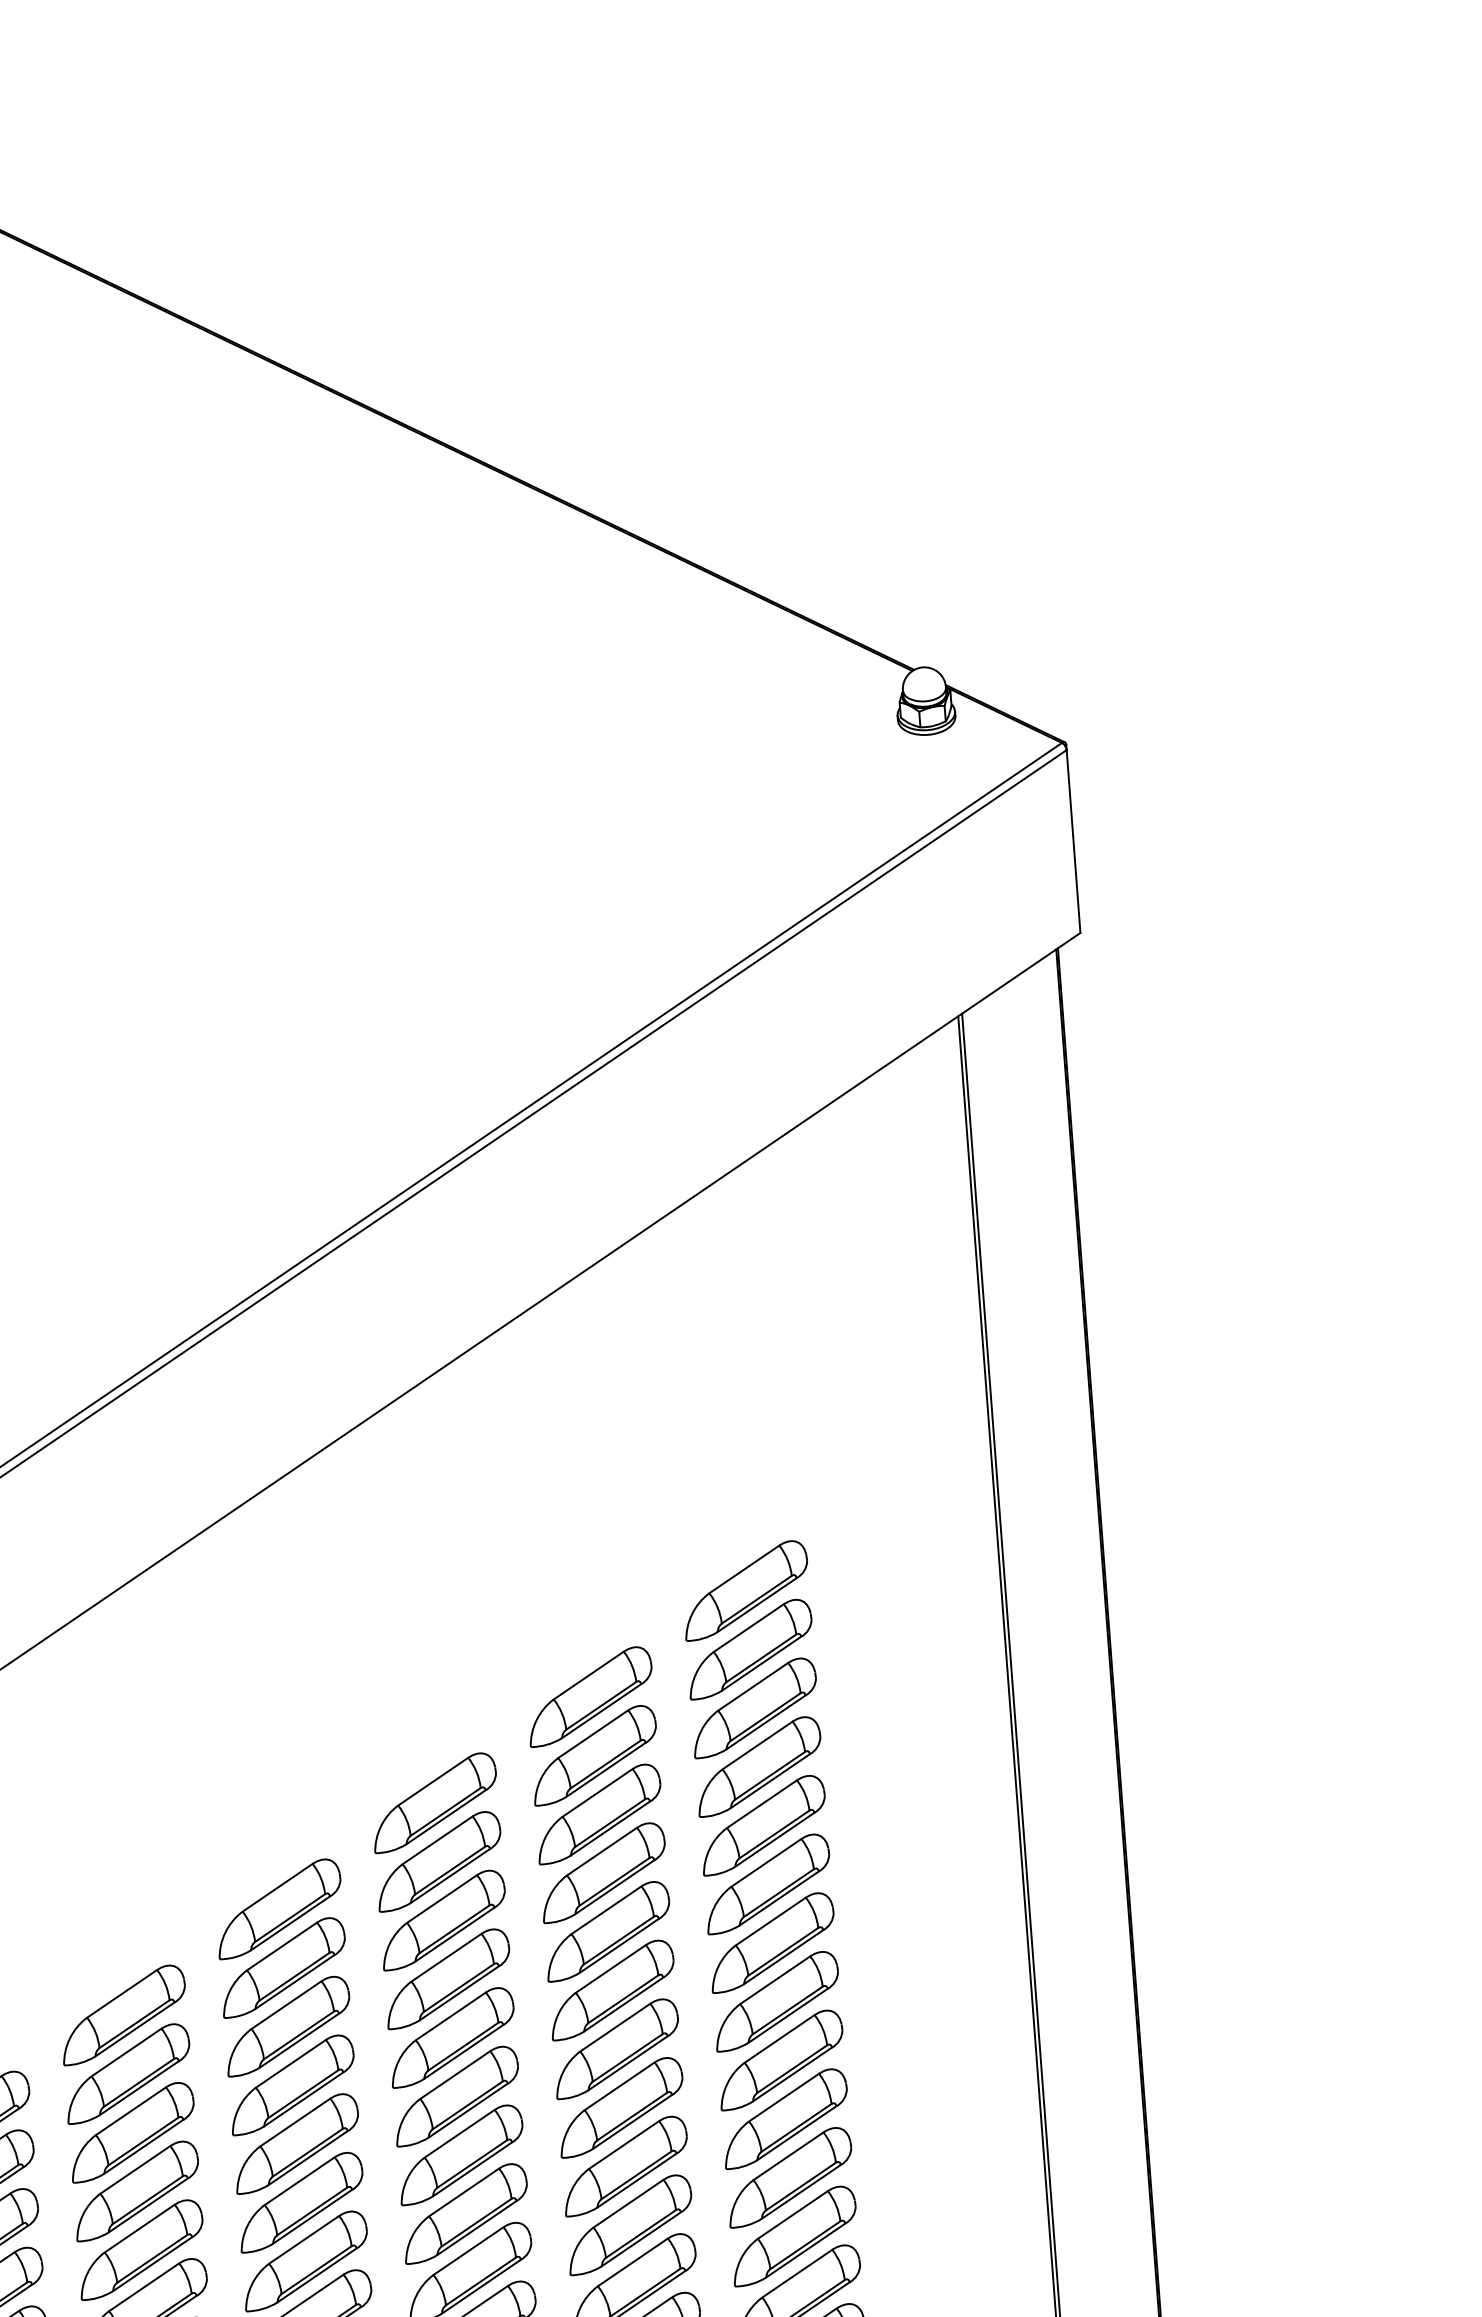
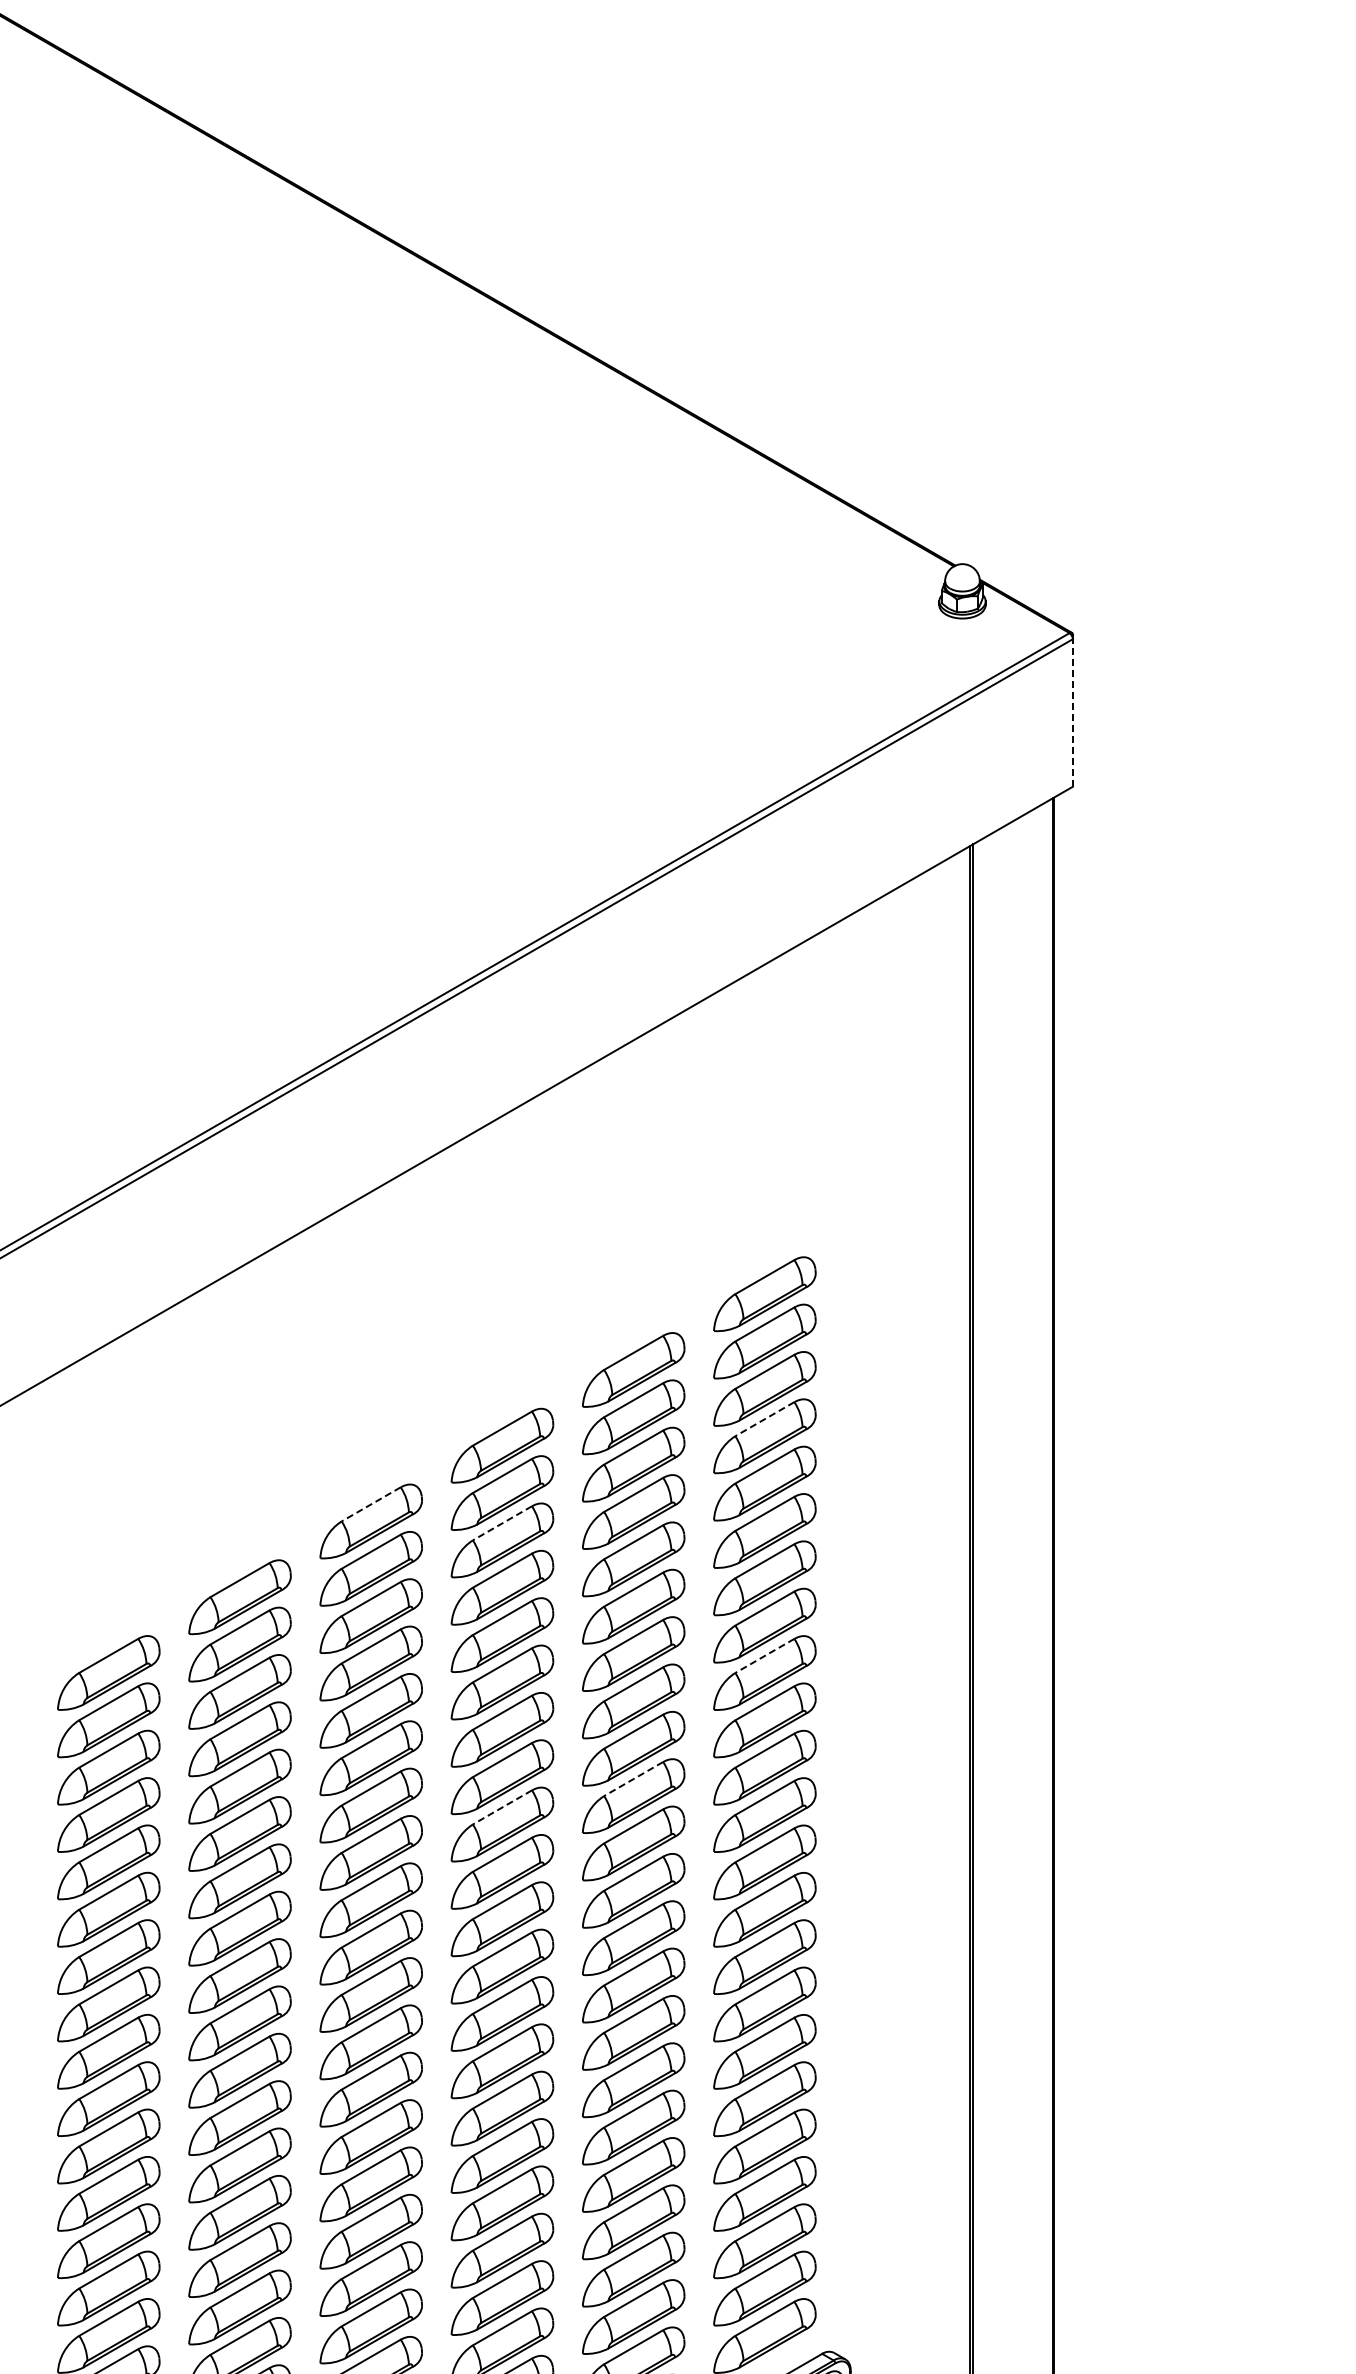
line: (1072, 841) -> (1072, 712), solid -> dashed
line: (757, 1745) -> (764, 1419), solid -> dashed
line: (276, 1887) -> (370, 1504), solid -> dashed
line: (440, 1899) -> (501, 1523), solid -> dashed
line: (779, 2039) -> (764, 1656), solid -> dashed
line: (628, 2204) -> (633, 1779), solid -> dashed
line: (467, 2251) -> (501, 1807), solid -> dashed

